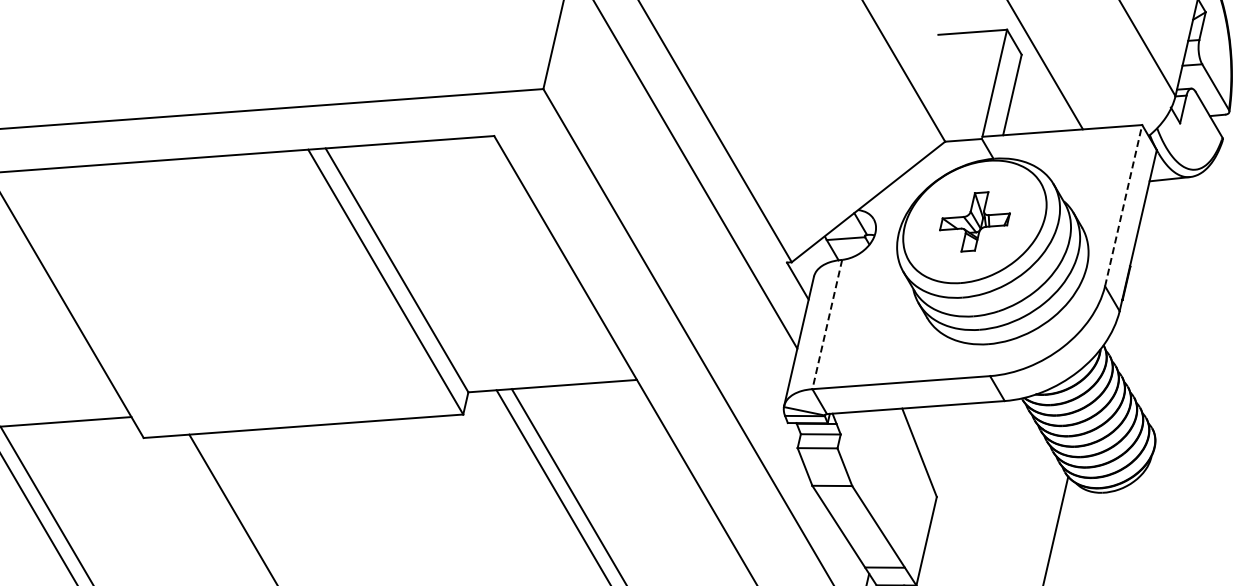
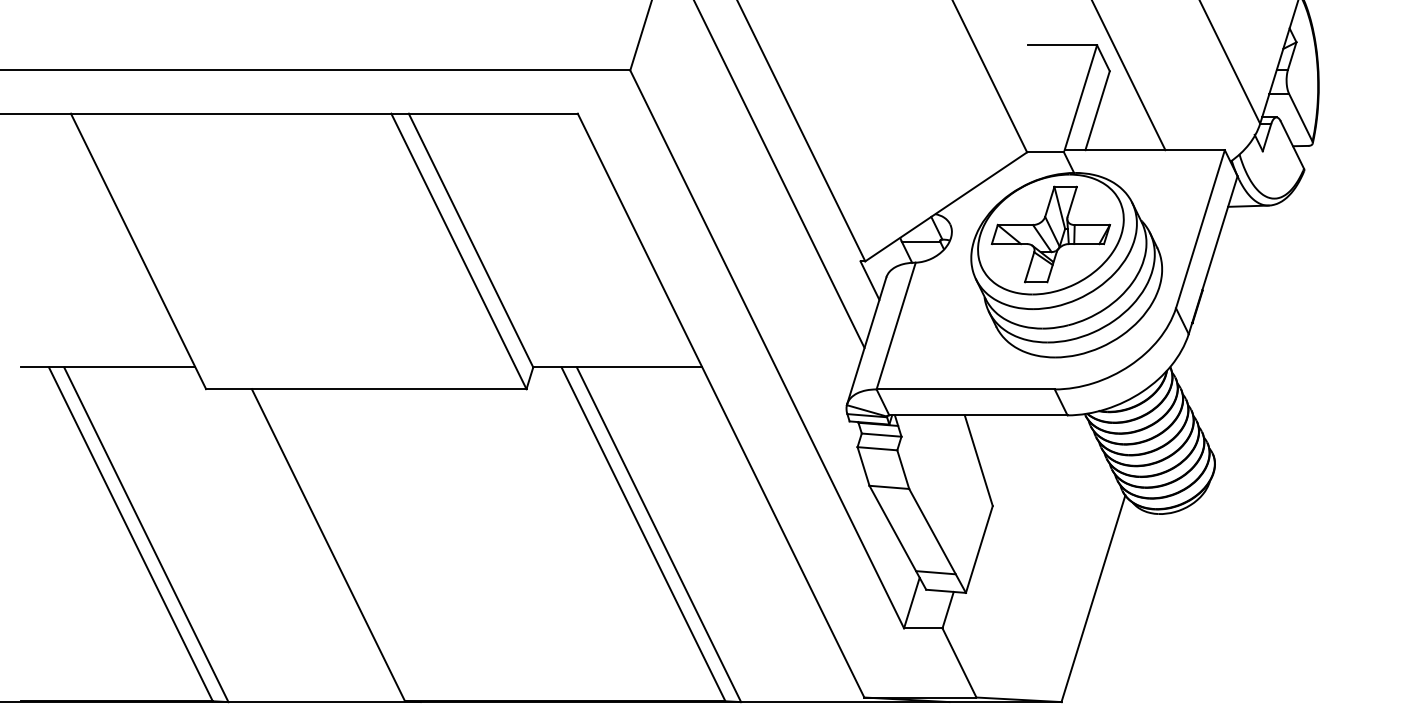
line: (1123, 205) -> (1200, 229), dashed -> solid
part: (974, 221) -> (1050, 234), size x1.67
line: (827, 324) -> (896, 326), dashed -> solid

